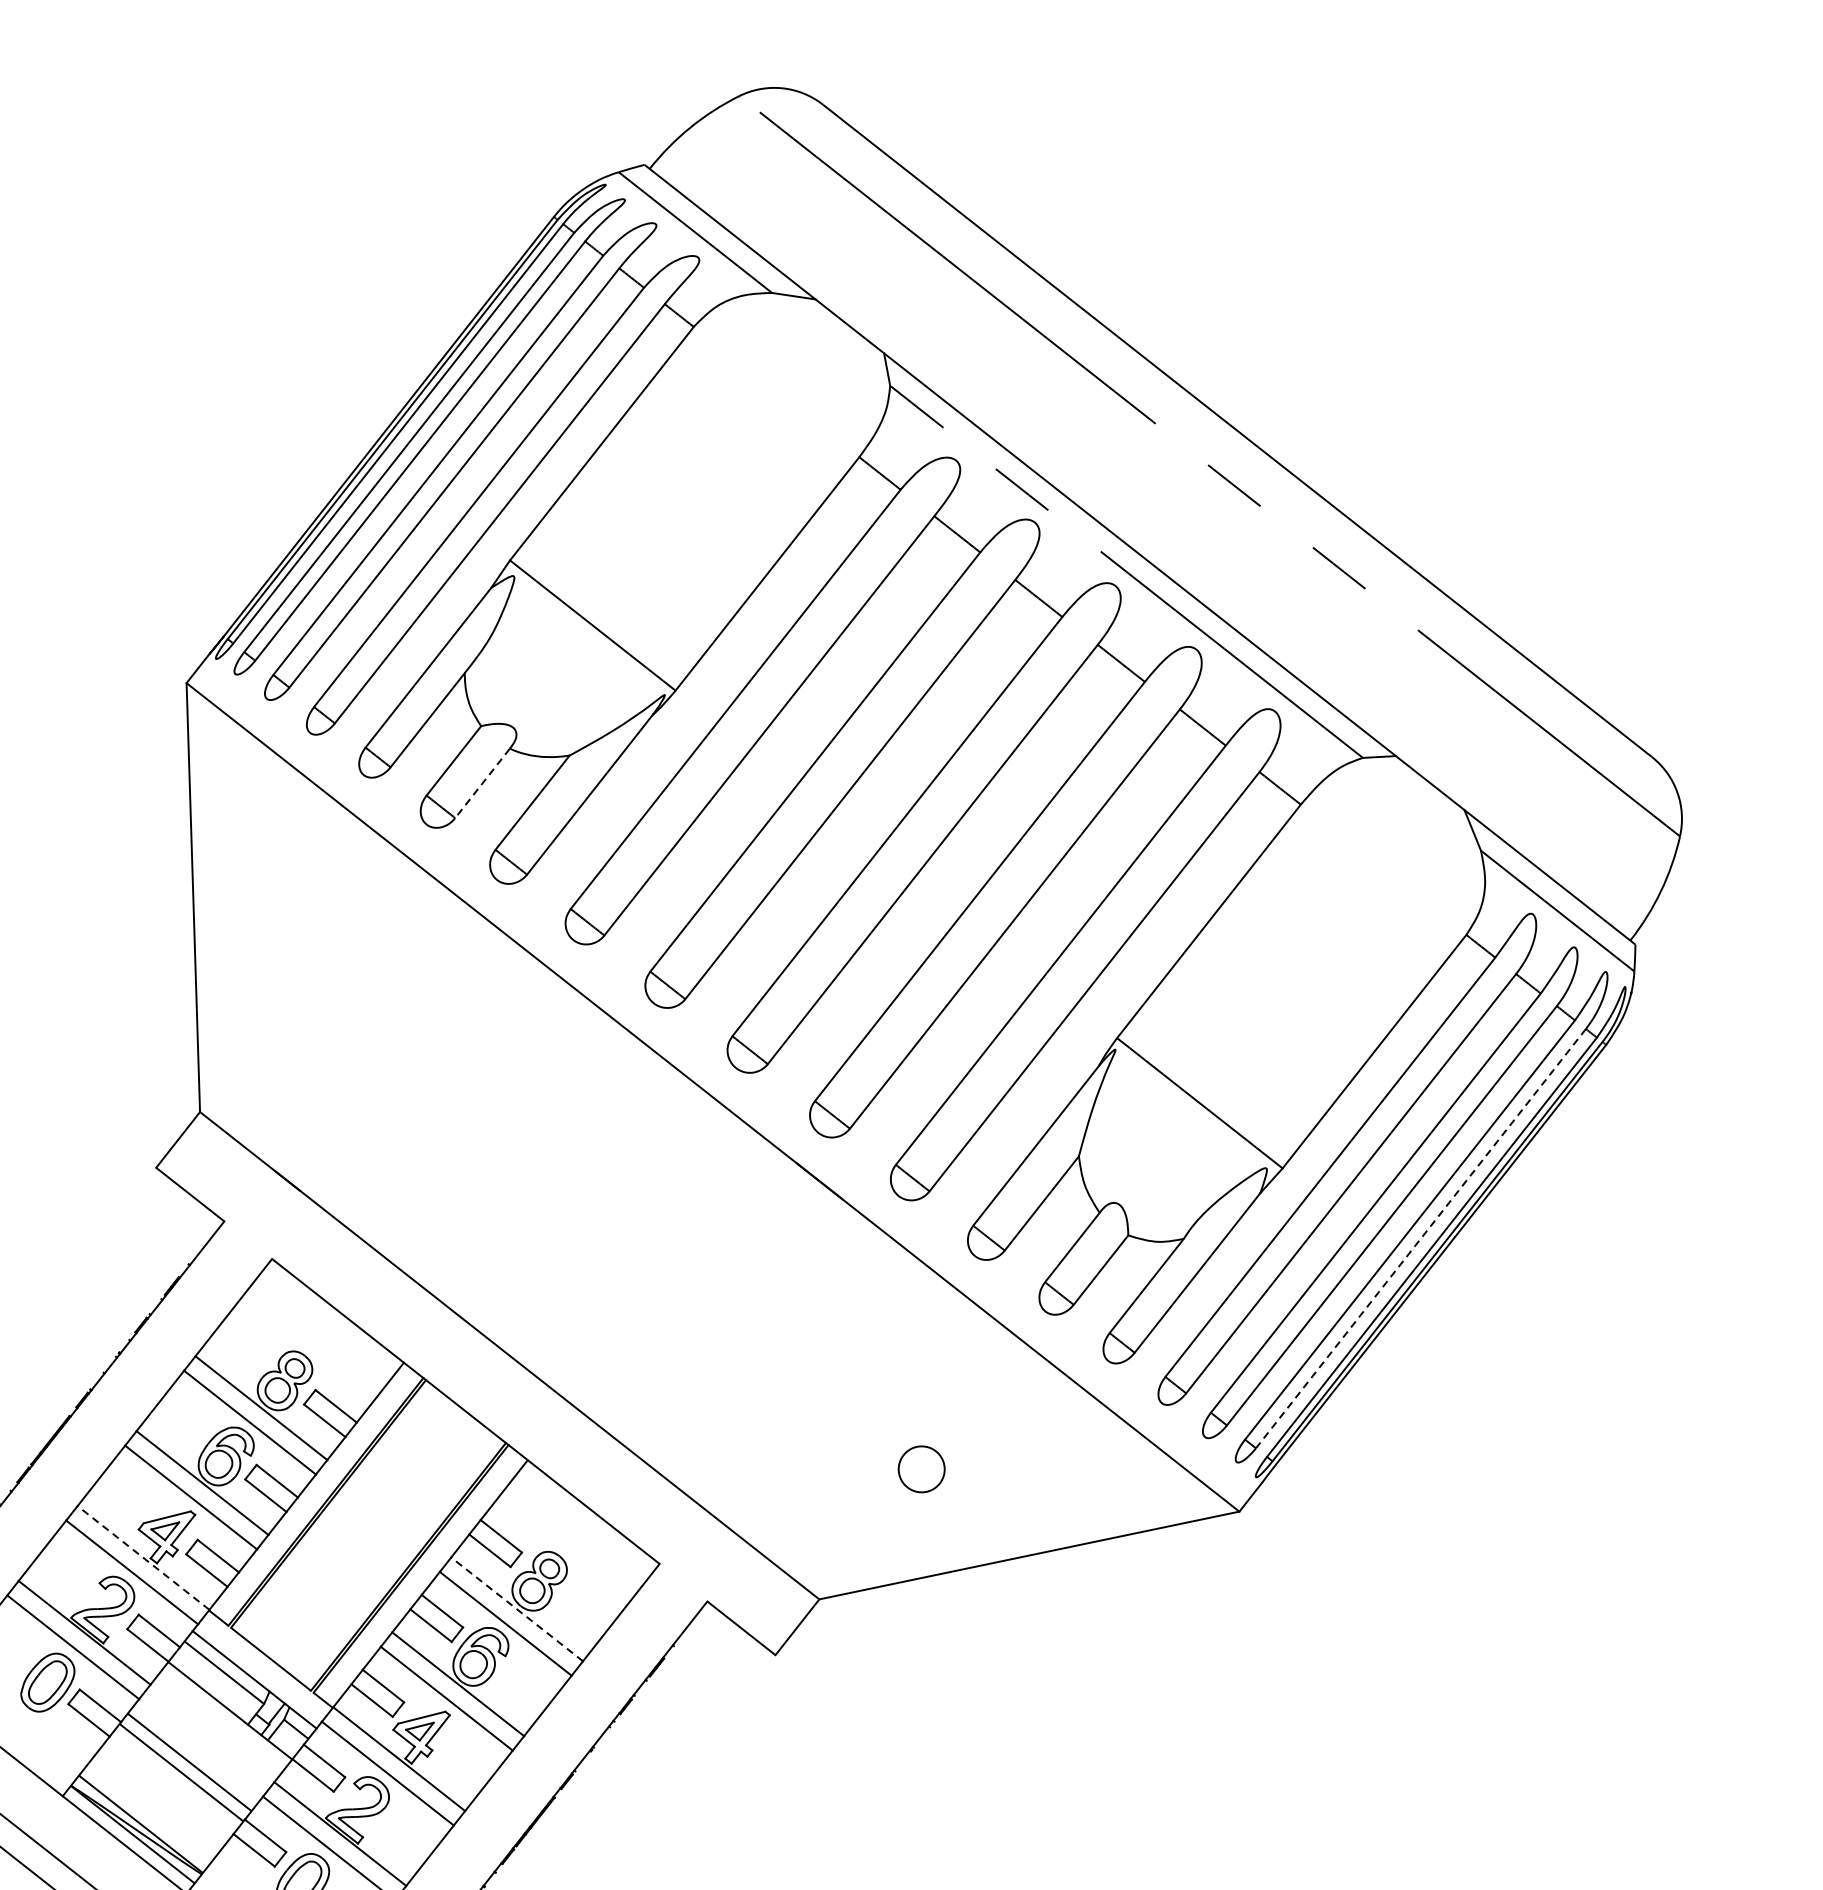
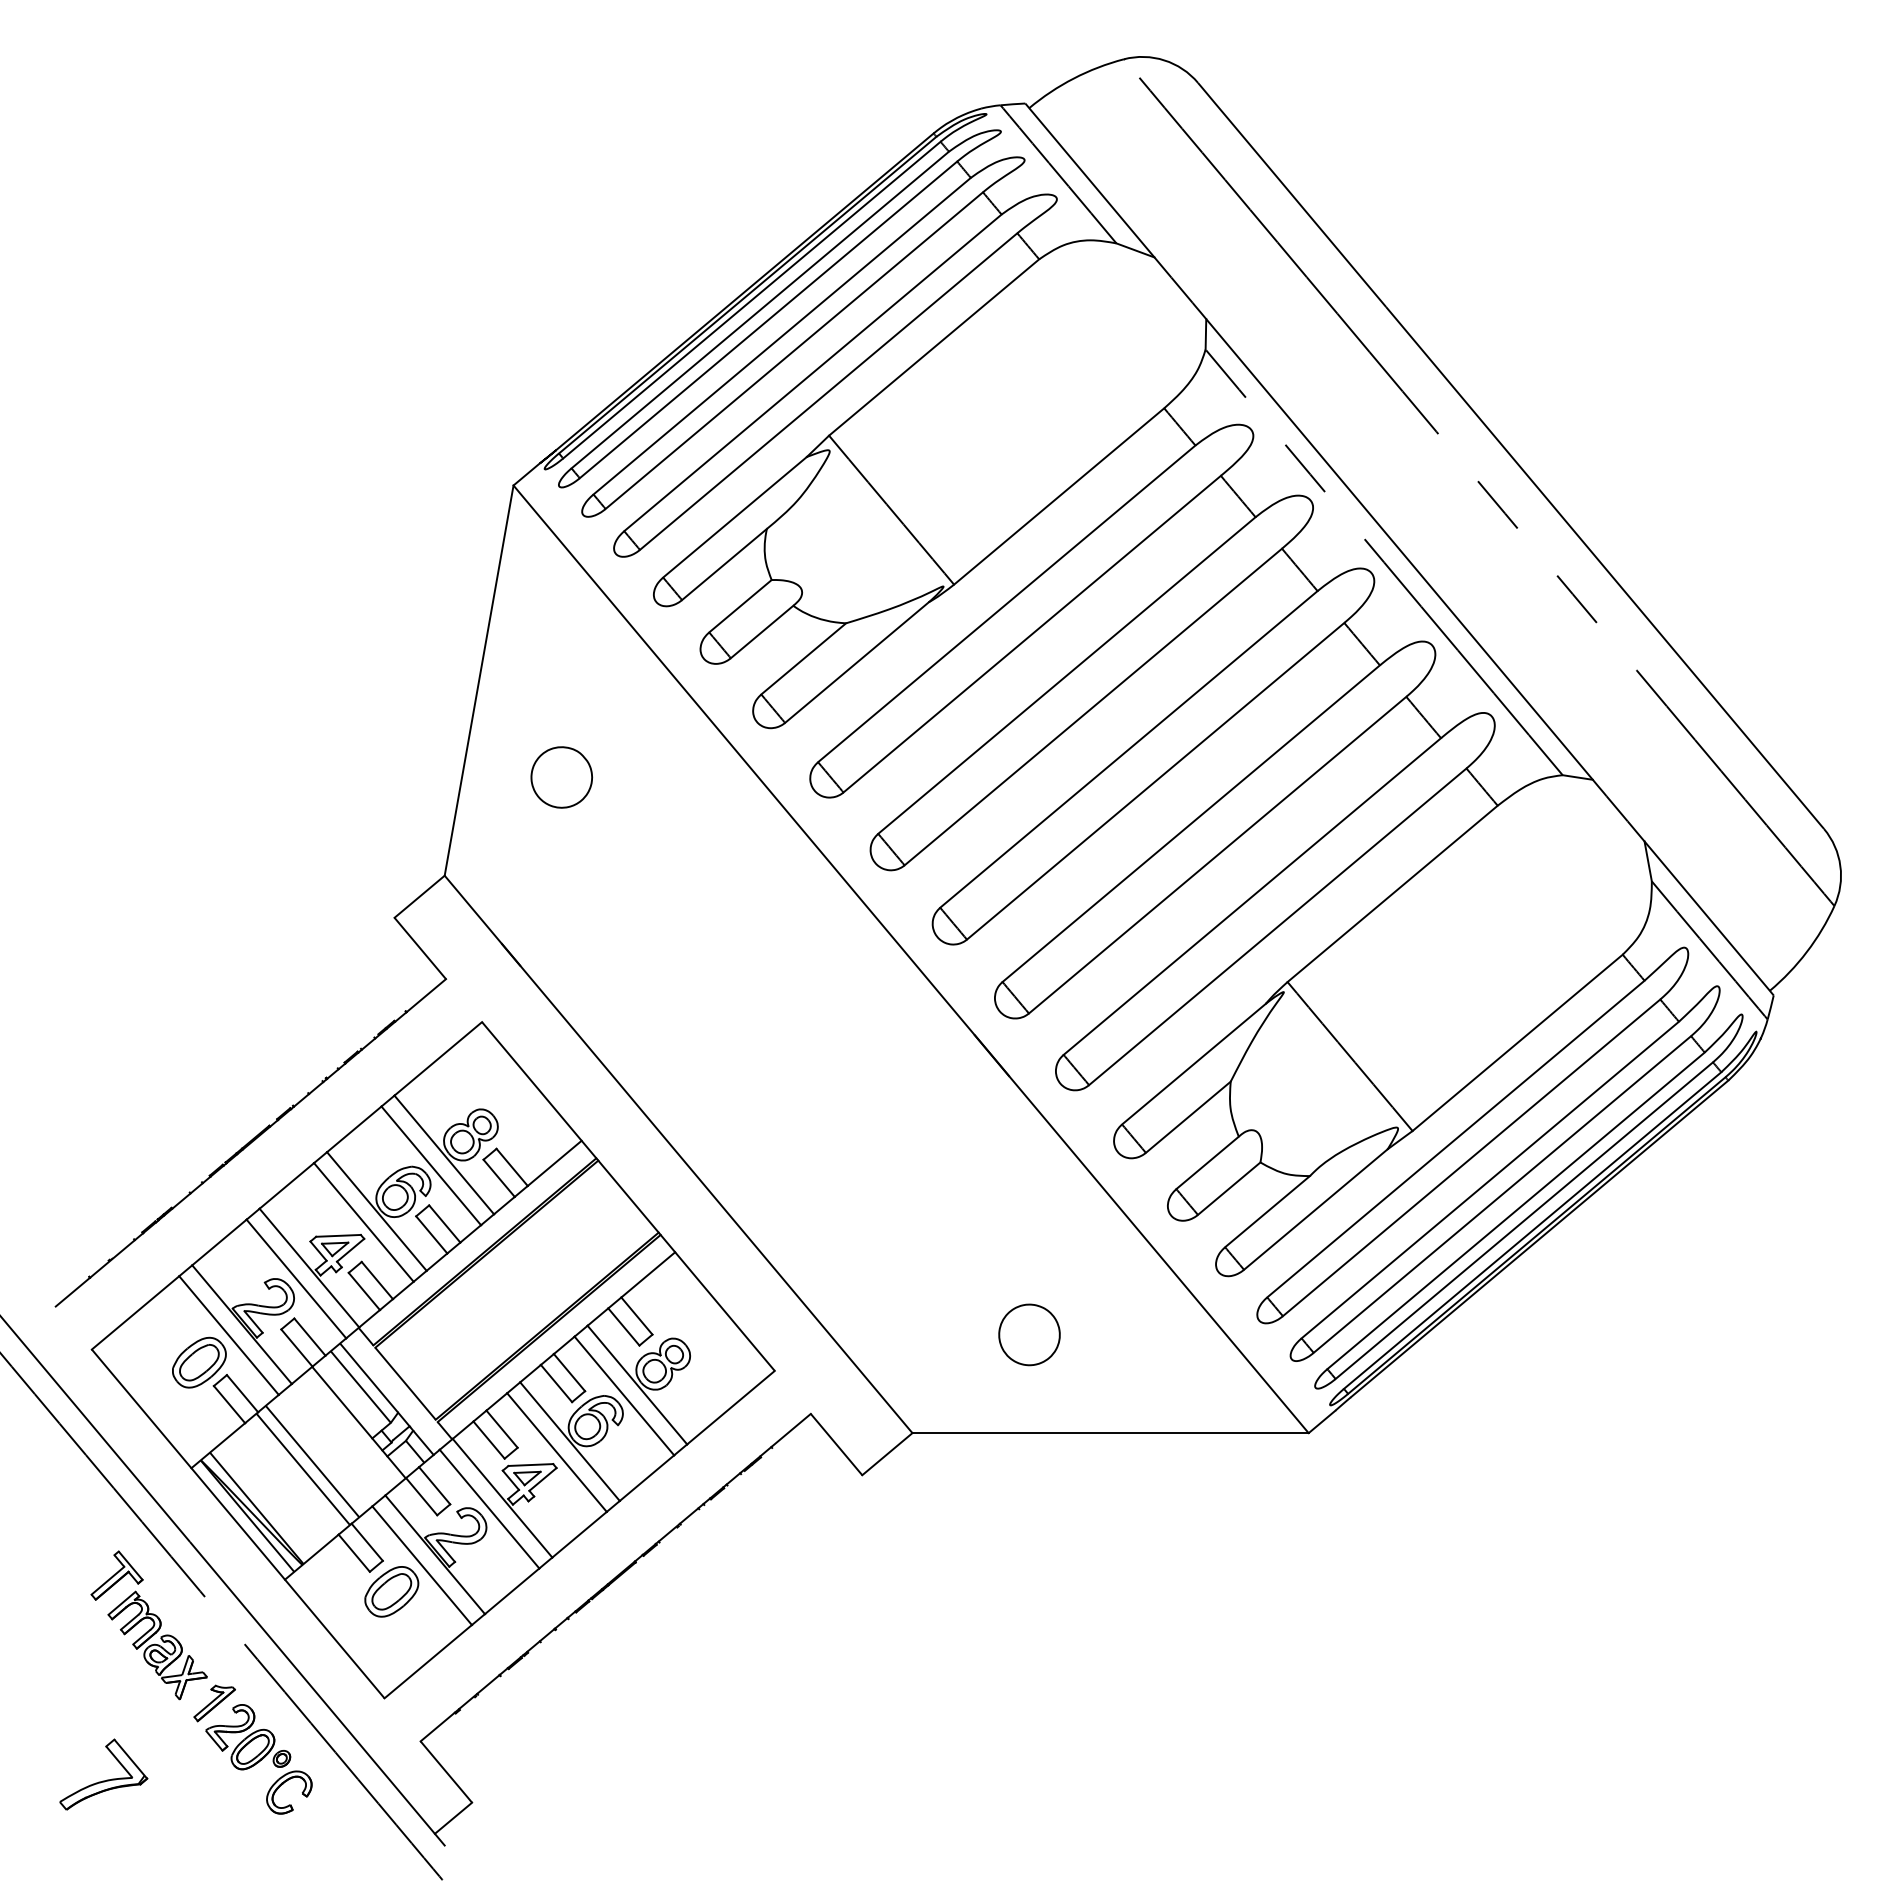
line: (483, 783) -> (762, 632), dashed -> solid
part: (302, 982) -> (561, 777), added
line: (1420, 1238) -> (1523, 1220), dashed -> solid
part: (921, 1468) -> (1029, 1334), size x1.43
line: (143, 1557) -> (309, 1267), dashed -> solid
line: (517, 1608) -> (637, 1384), dashed -> solid

